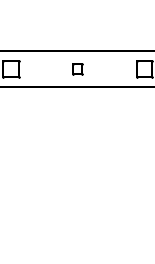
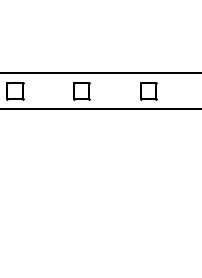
part: (77, 69) -> (81, 91), size x1.67

